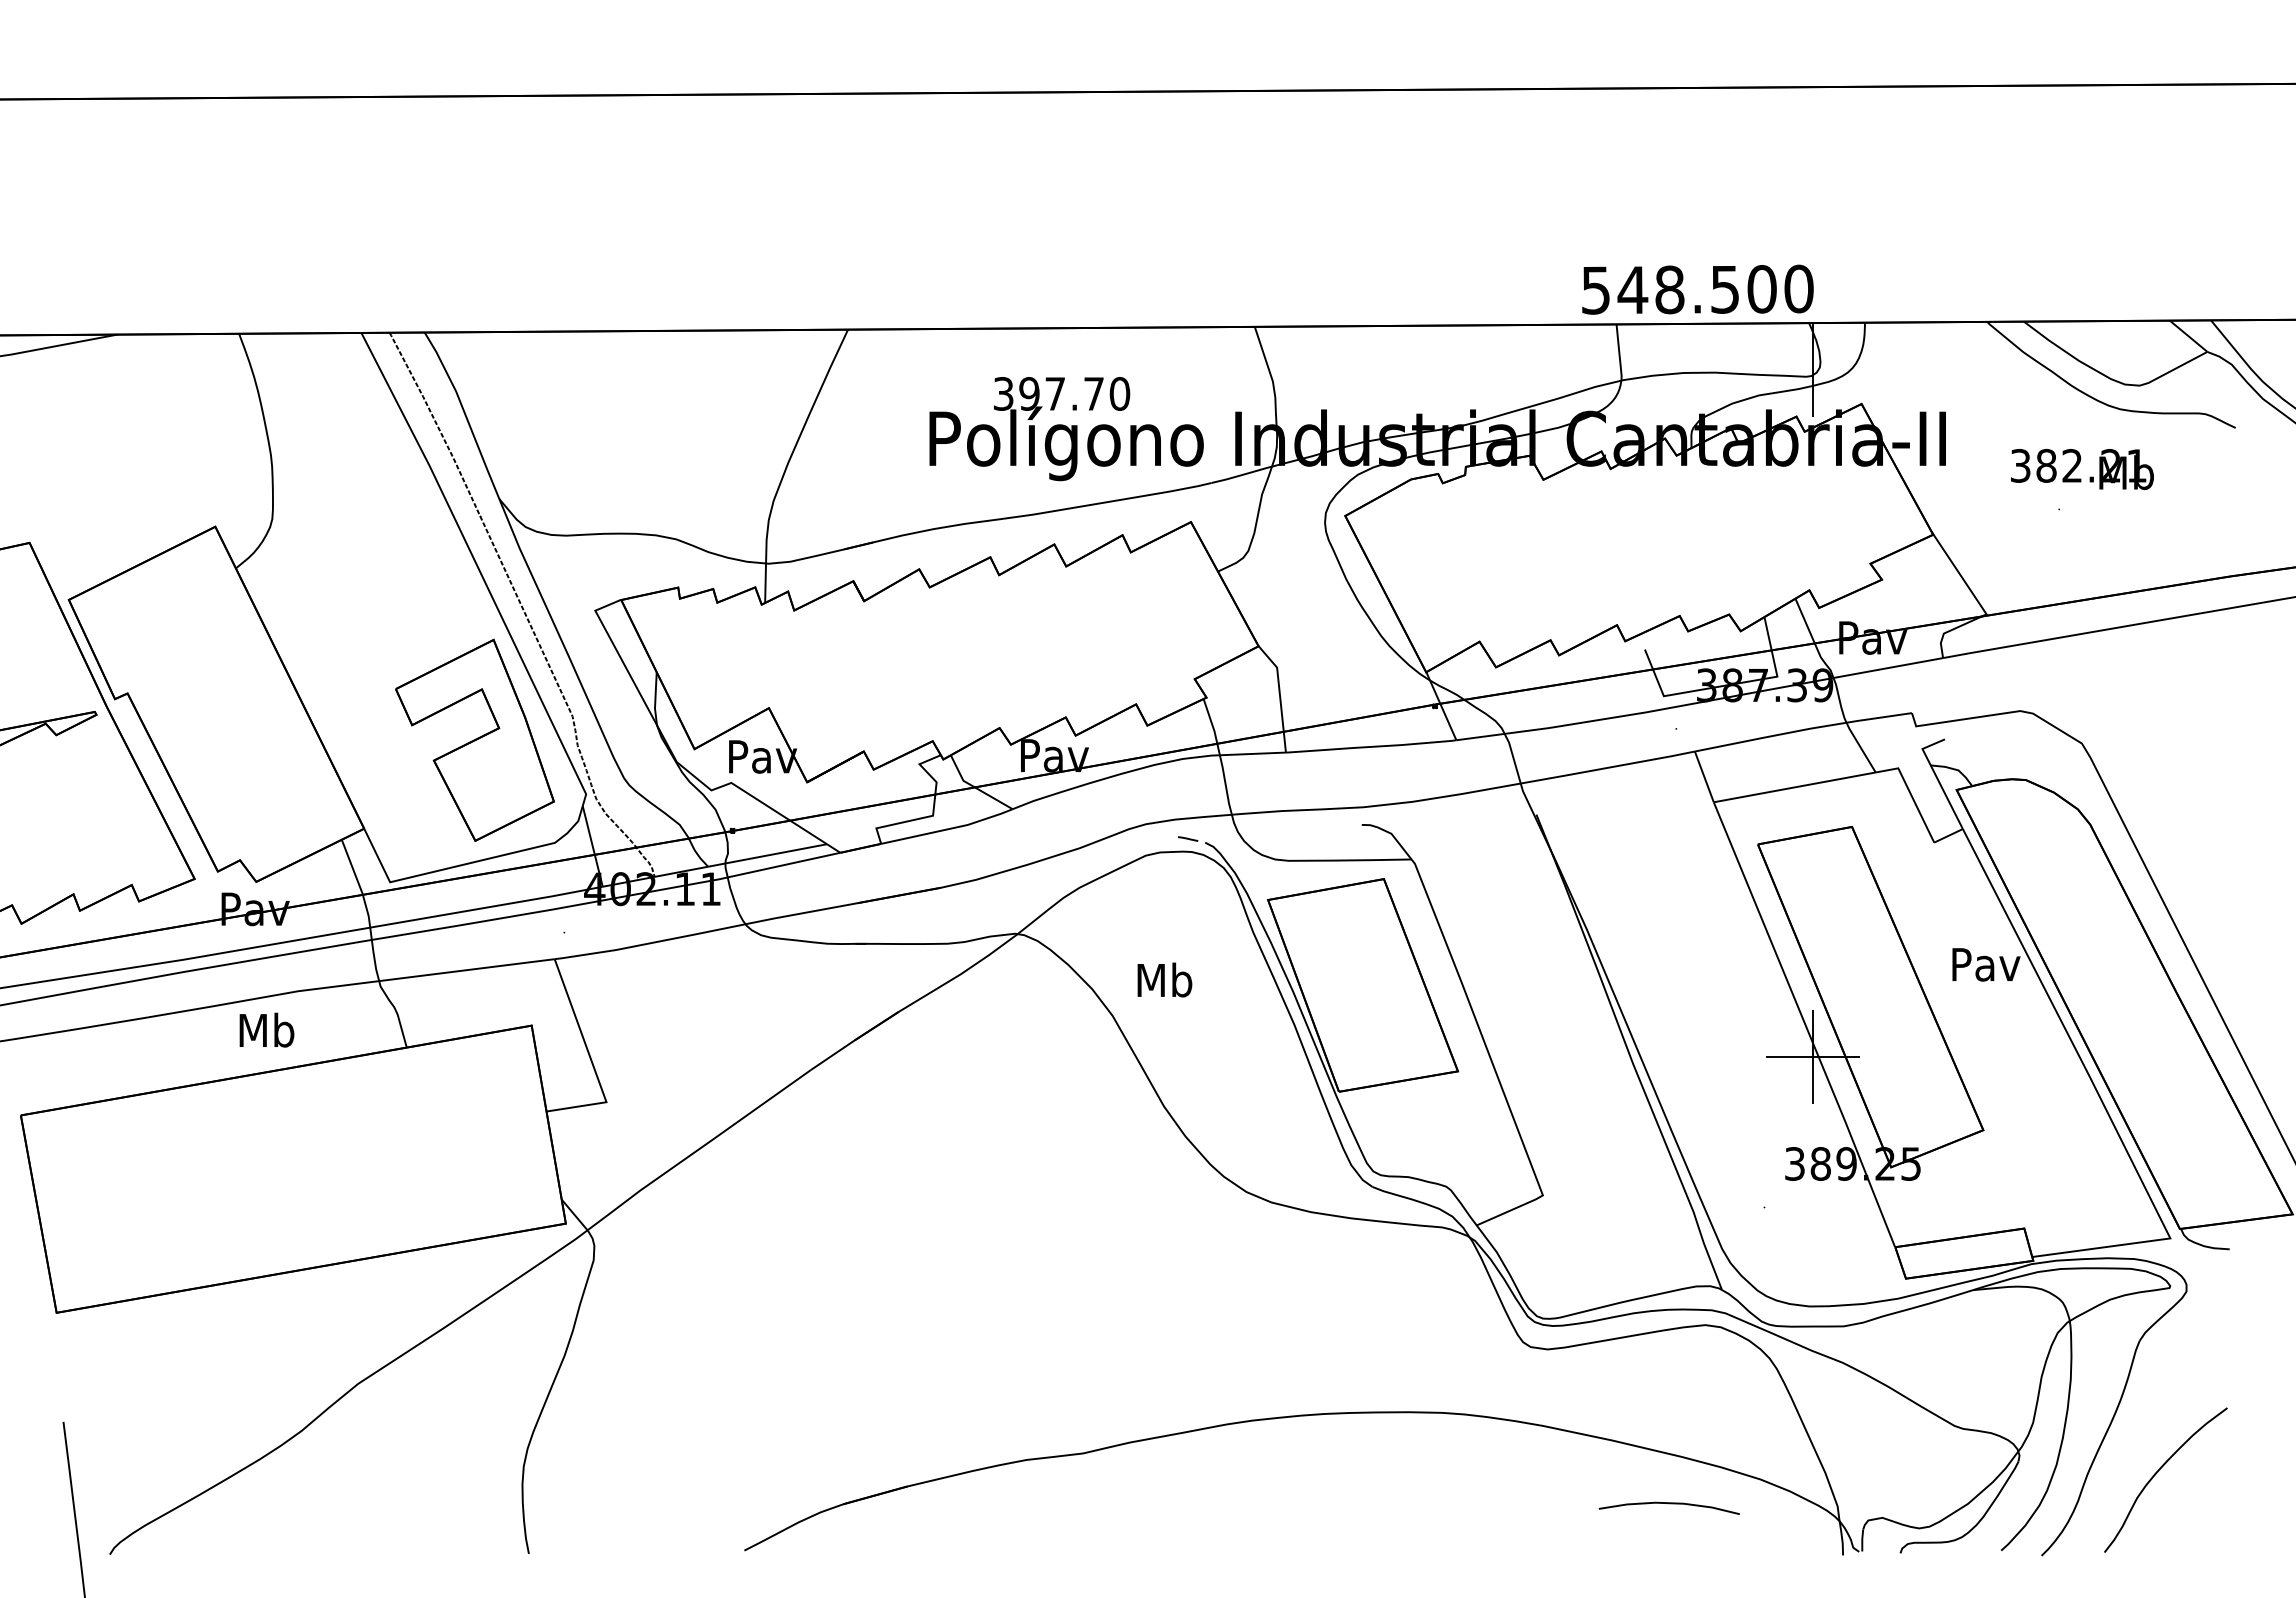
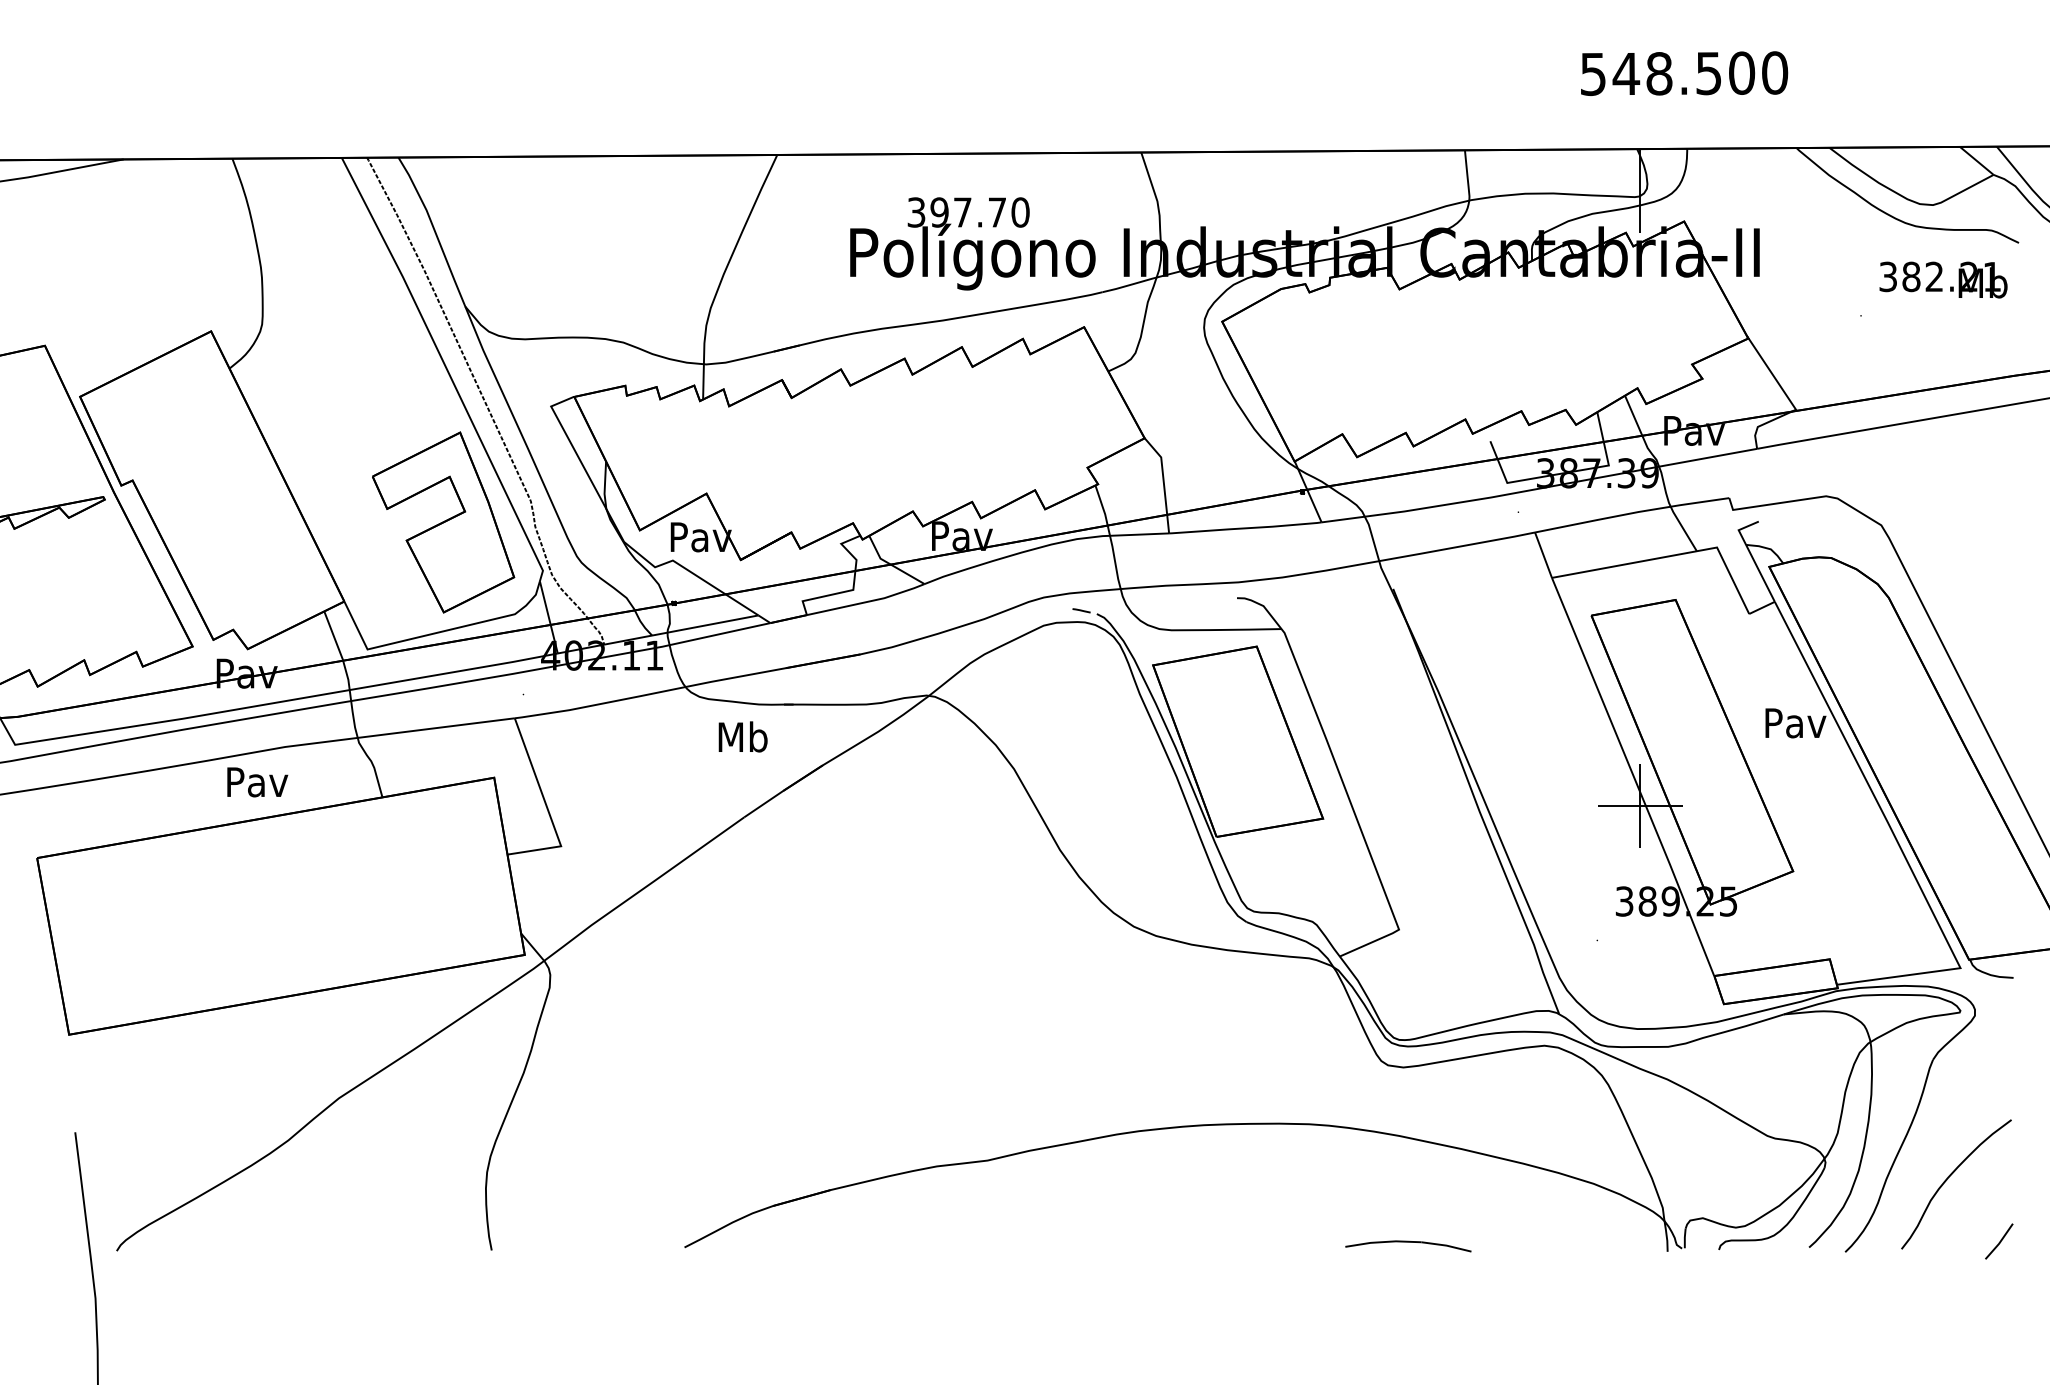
text: (1697, 289) -> (1684, 73), moved
text: (2082, 469) -> (1943, 280), moved
text: (1164, 979) -> (742, 736), moved
text: (267, 1029) -> (257, 781), Mb -> Pav
part: (1668, 1507) -> (1407, 1245), moved
line: (2214, 1543) -> (1999, 1241), added

